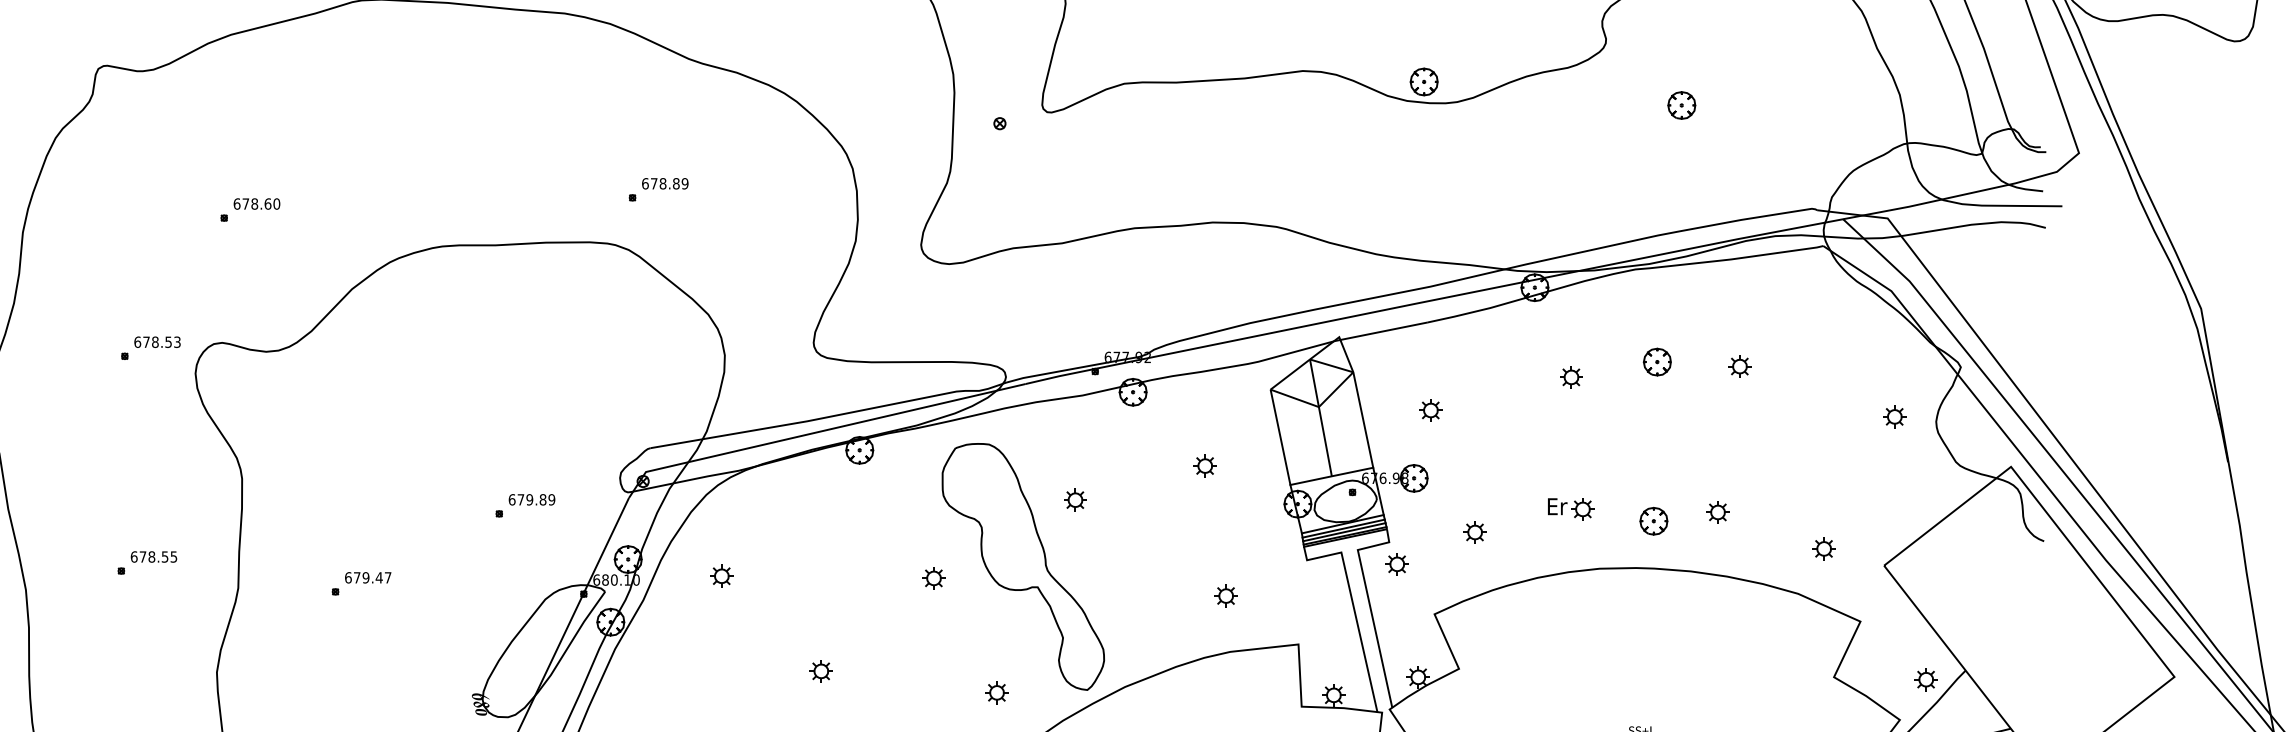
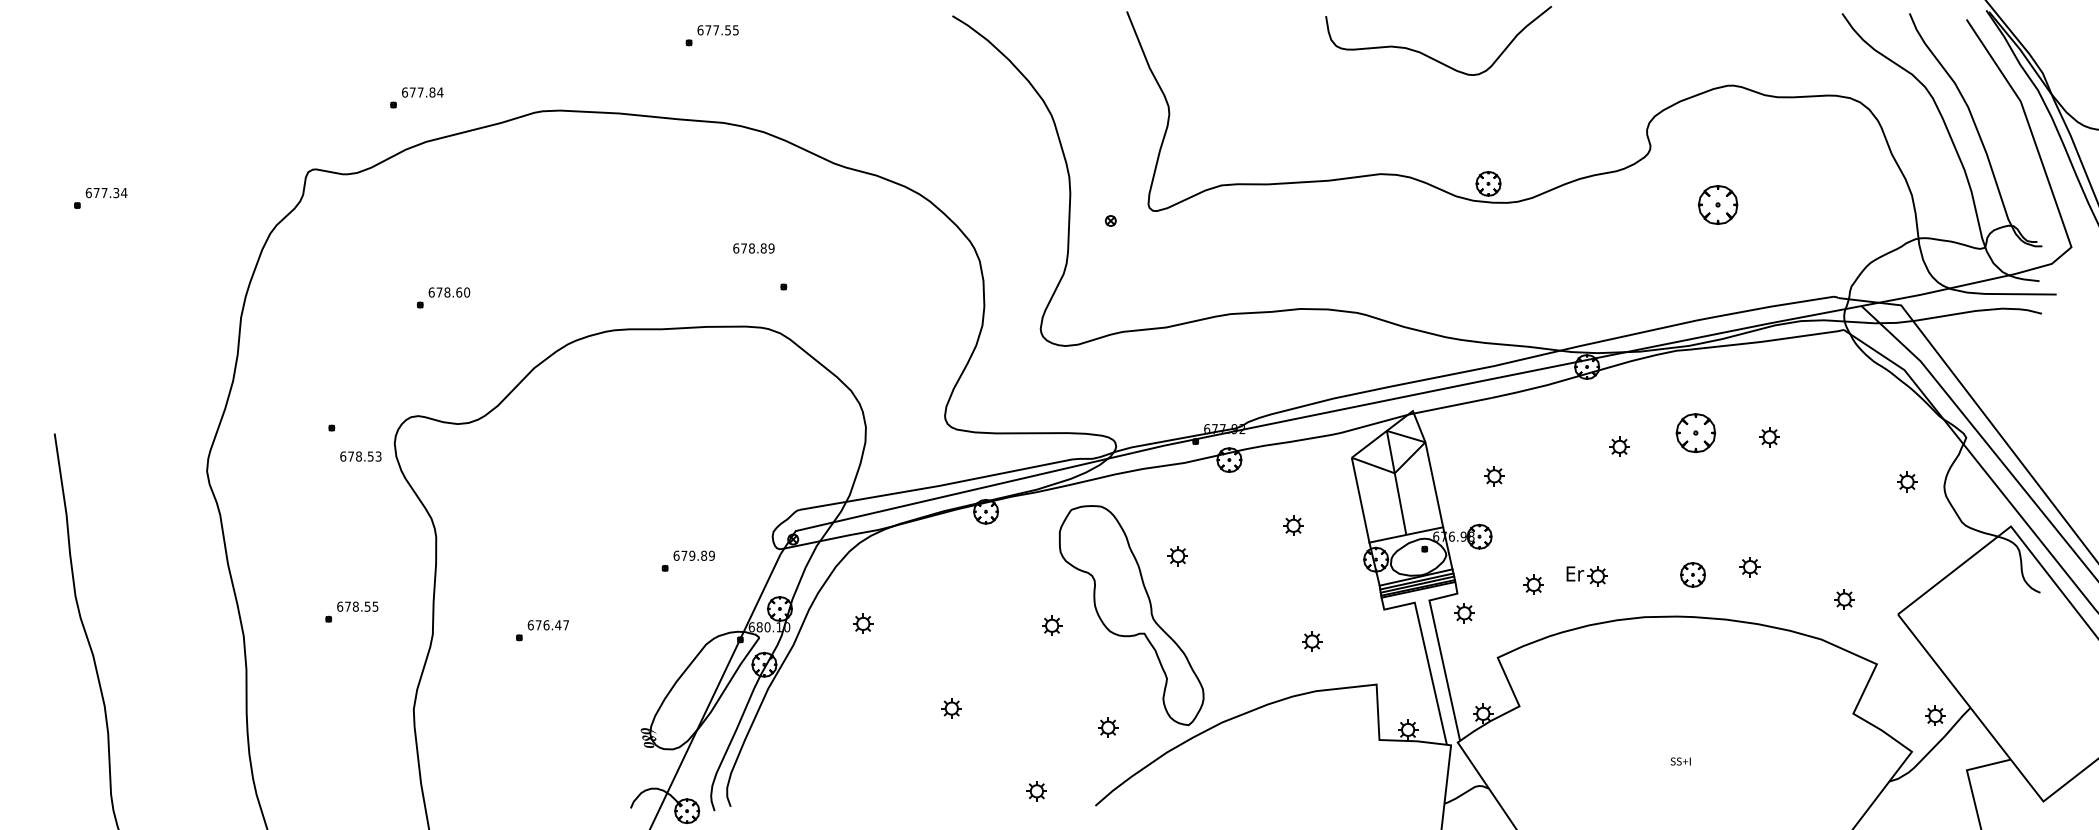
part: (1681, 105) -> (1717, 204), size x1.6
text: (664, 183) -> (753, 248), moved
text: (157, 342) -> (360, 456), moved
part: (1657, 362) -> (1696, 433), size x1.6
part: (1570, 509) -> (1586, 576), moved
text: (366, 578) -> (546, 625), 679.47 -> 676.47

